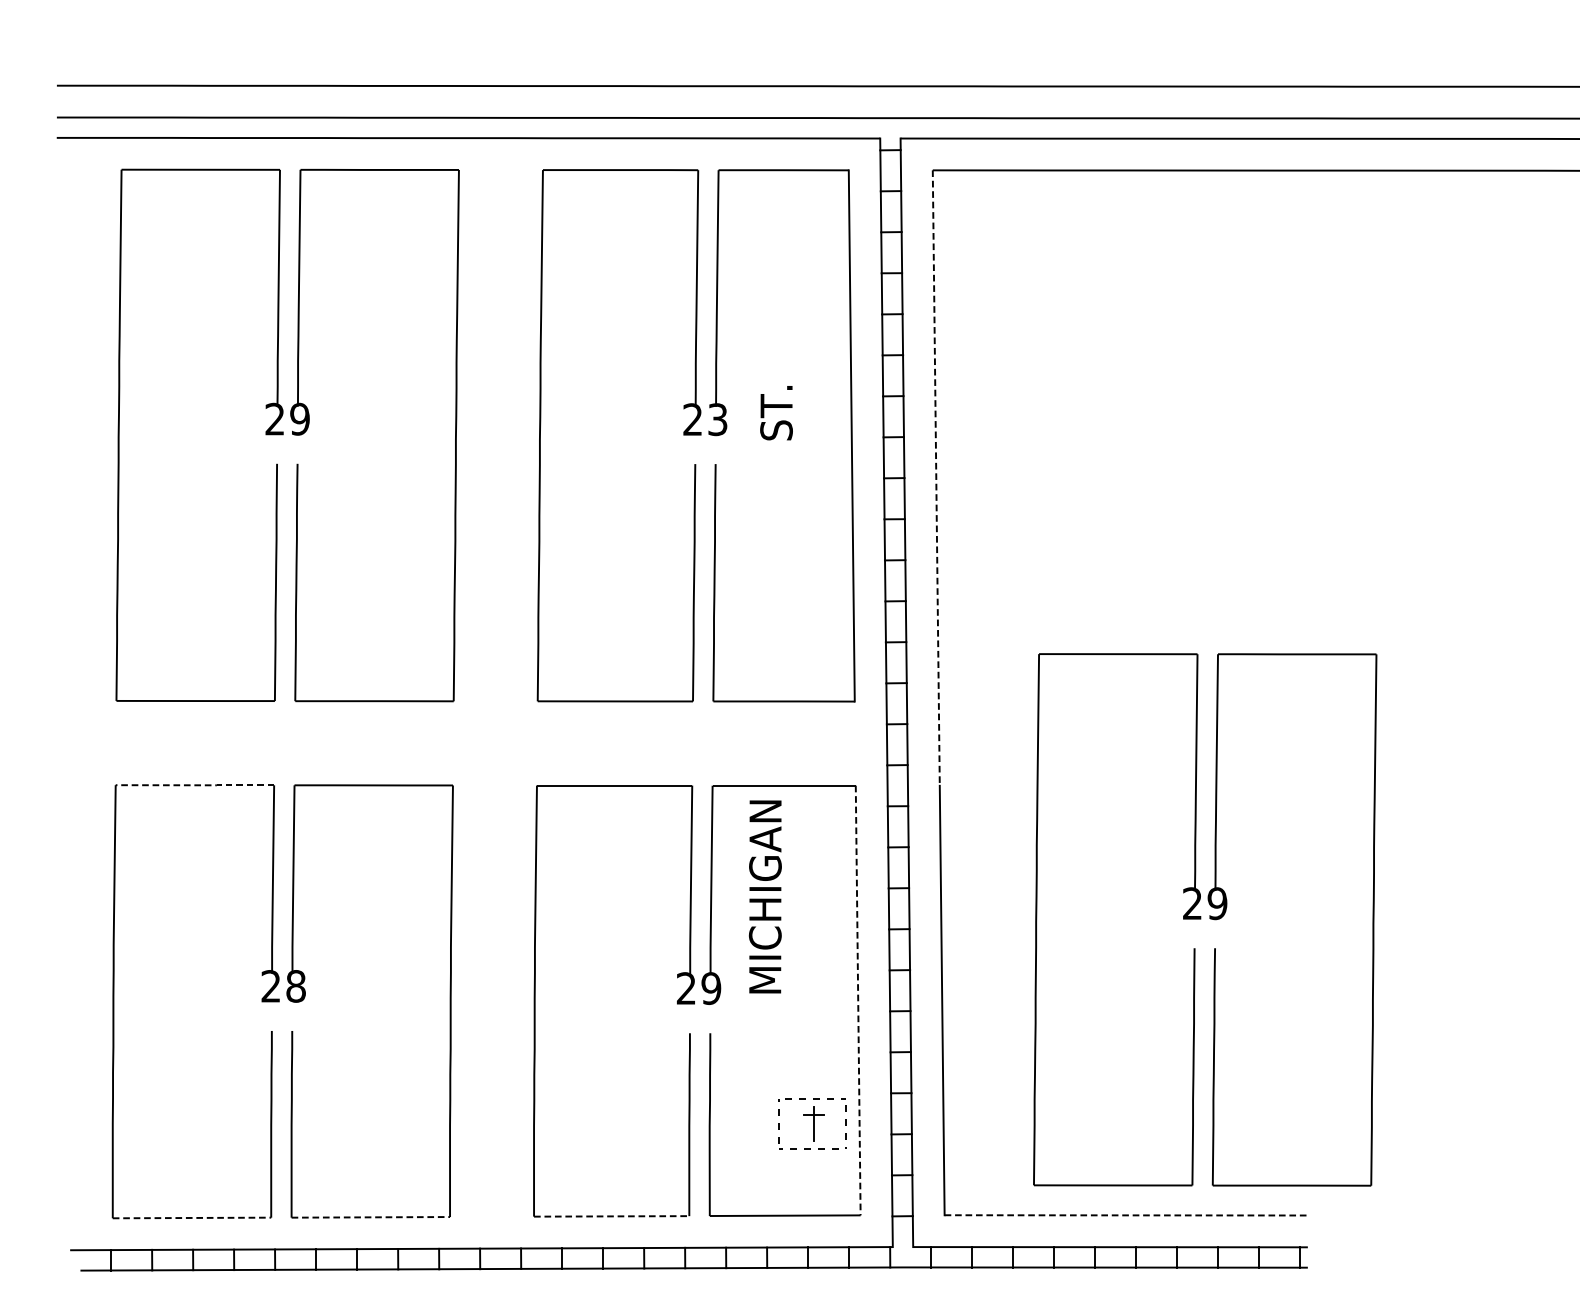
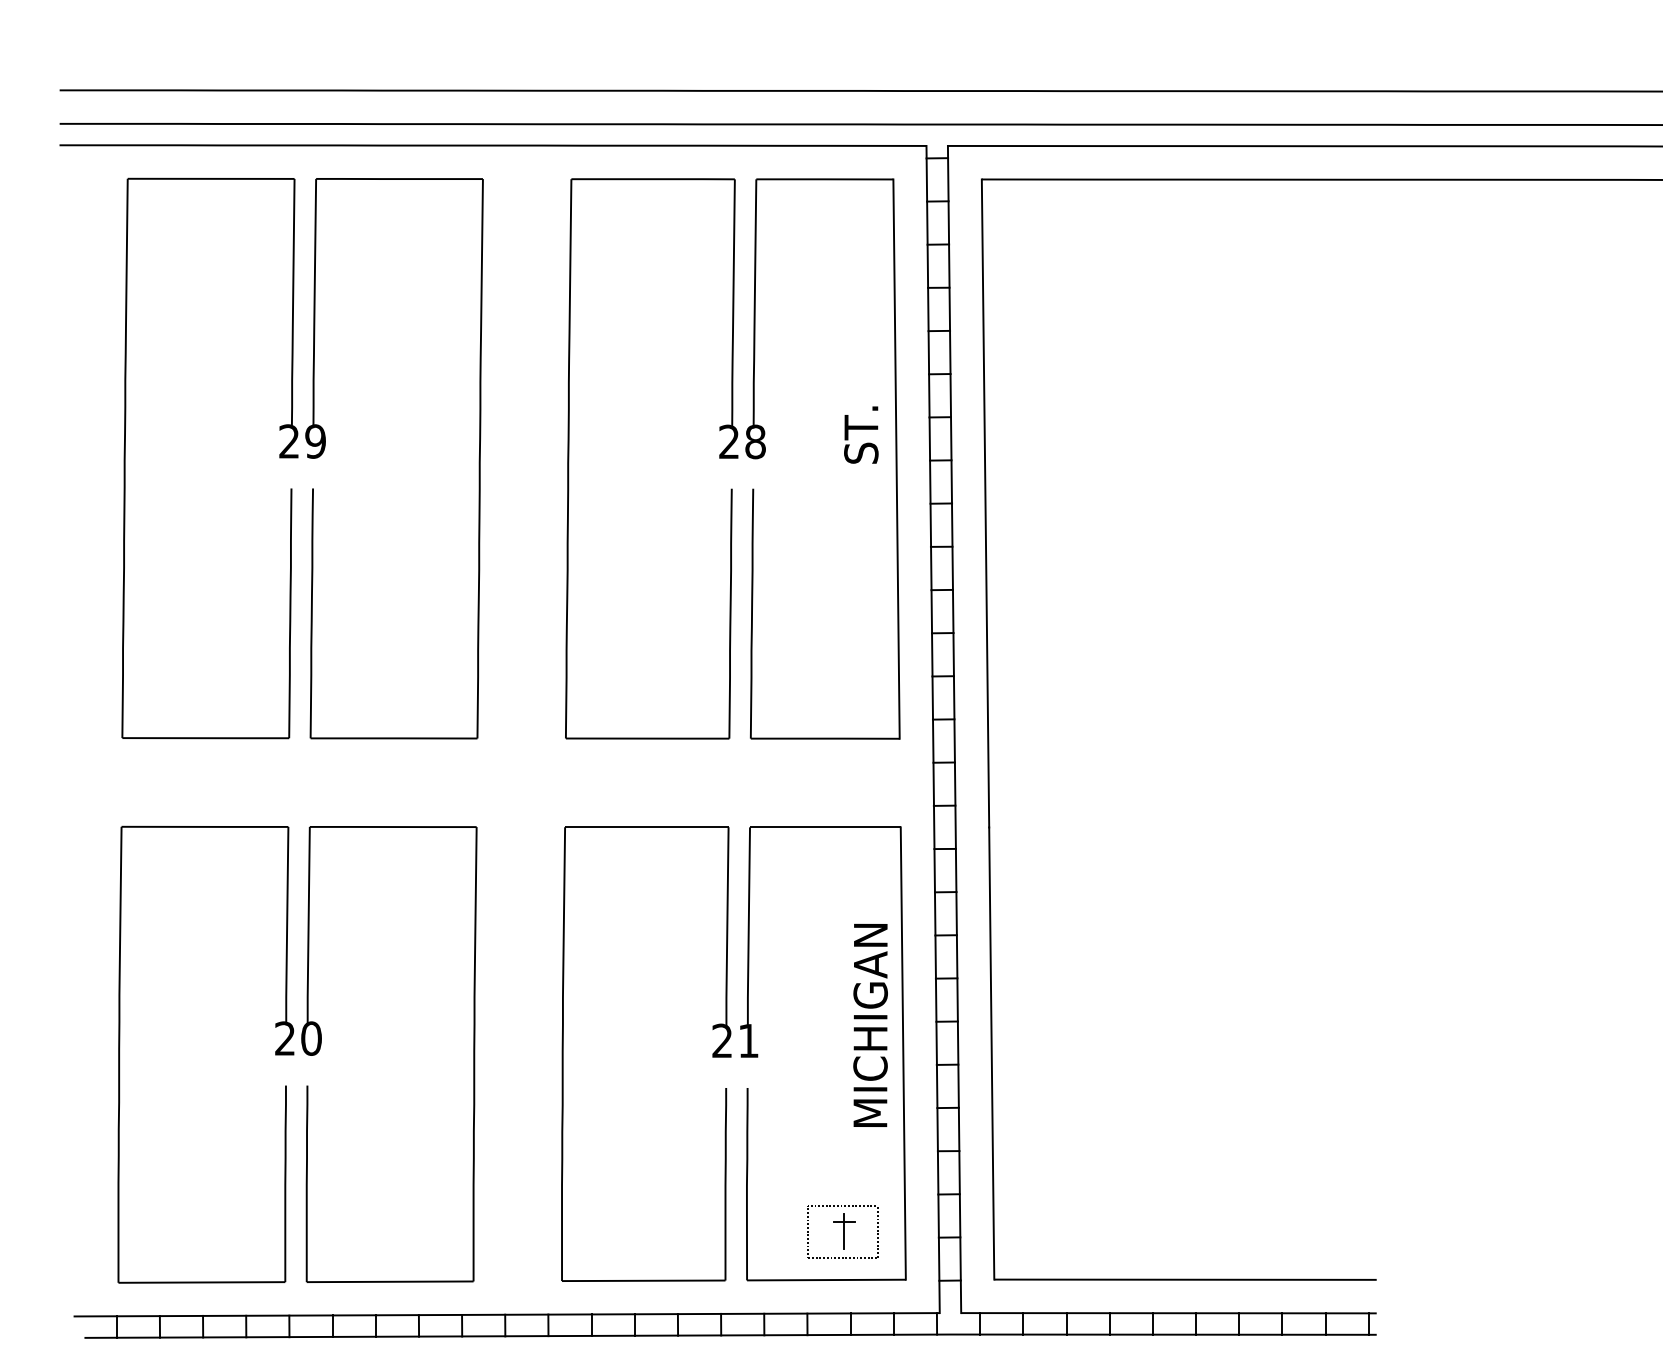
text: (776, 412) -> (861, 434), moved
text: (717, 419) -> (755, 441), 23 -> 28
line: (936, 478) -> (985, 503), dashed -> solid
line: (196, 784) -> (206, 826), dashed -> solid
text: (765, 896) -> (870, 1025), moved
part: (1205, 919) -> (1268, 968), removed
text: (296, 986) -> (311, 1038), 28 -> 20
text: (711, 988) -> (748, 1040), 29 -> 21
line: (858, 1001) -> (903, 1054), dashed -> solid
part: (811, 1123) -> (842, 1231), moved
line: (1127, 1215) -> (1186, 1279), dashed -> solid
line: (611, 1216) -> (643, 1280), dashed -> solid
line: (371, 1217) -> (390, 1281), dashed -> solid
line: (192, 1218) -> (202, 1282), dashed -> solid

